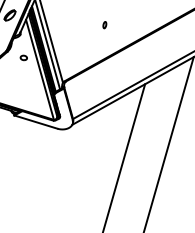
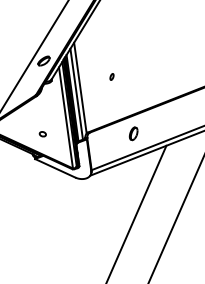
part: (104, 24) -> (111, 76), moved
part: (23, 58) -> (42, 134), moved
part: (110, 76) -> (133, 133), added

